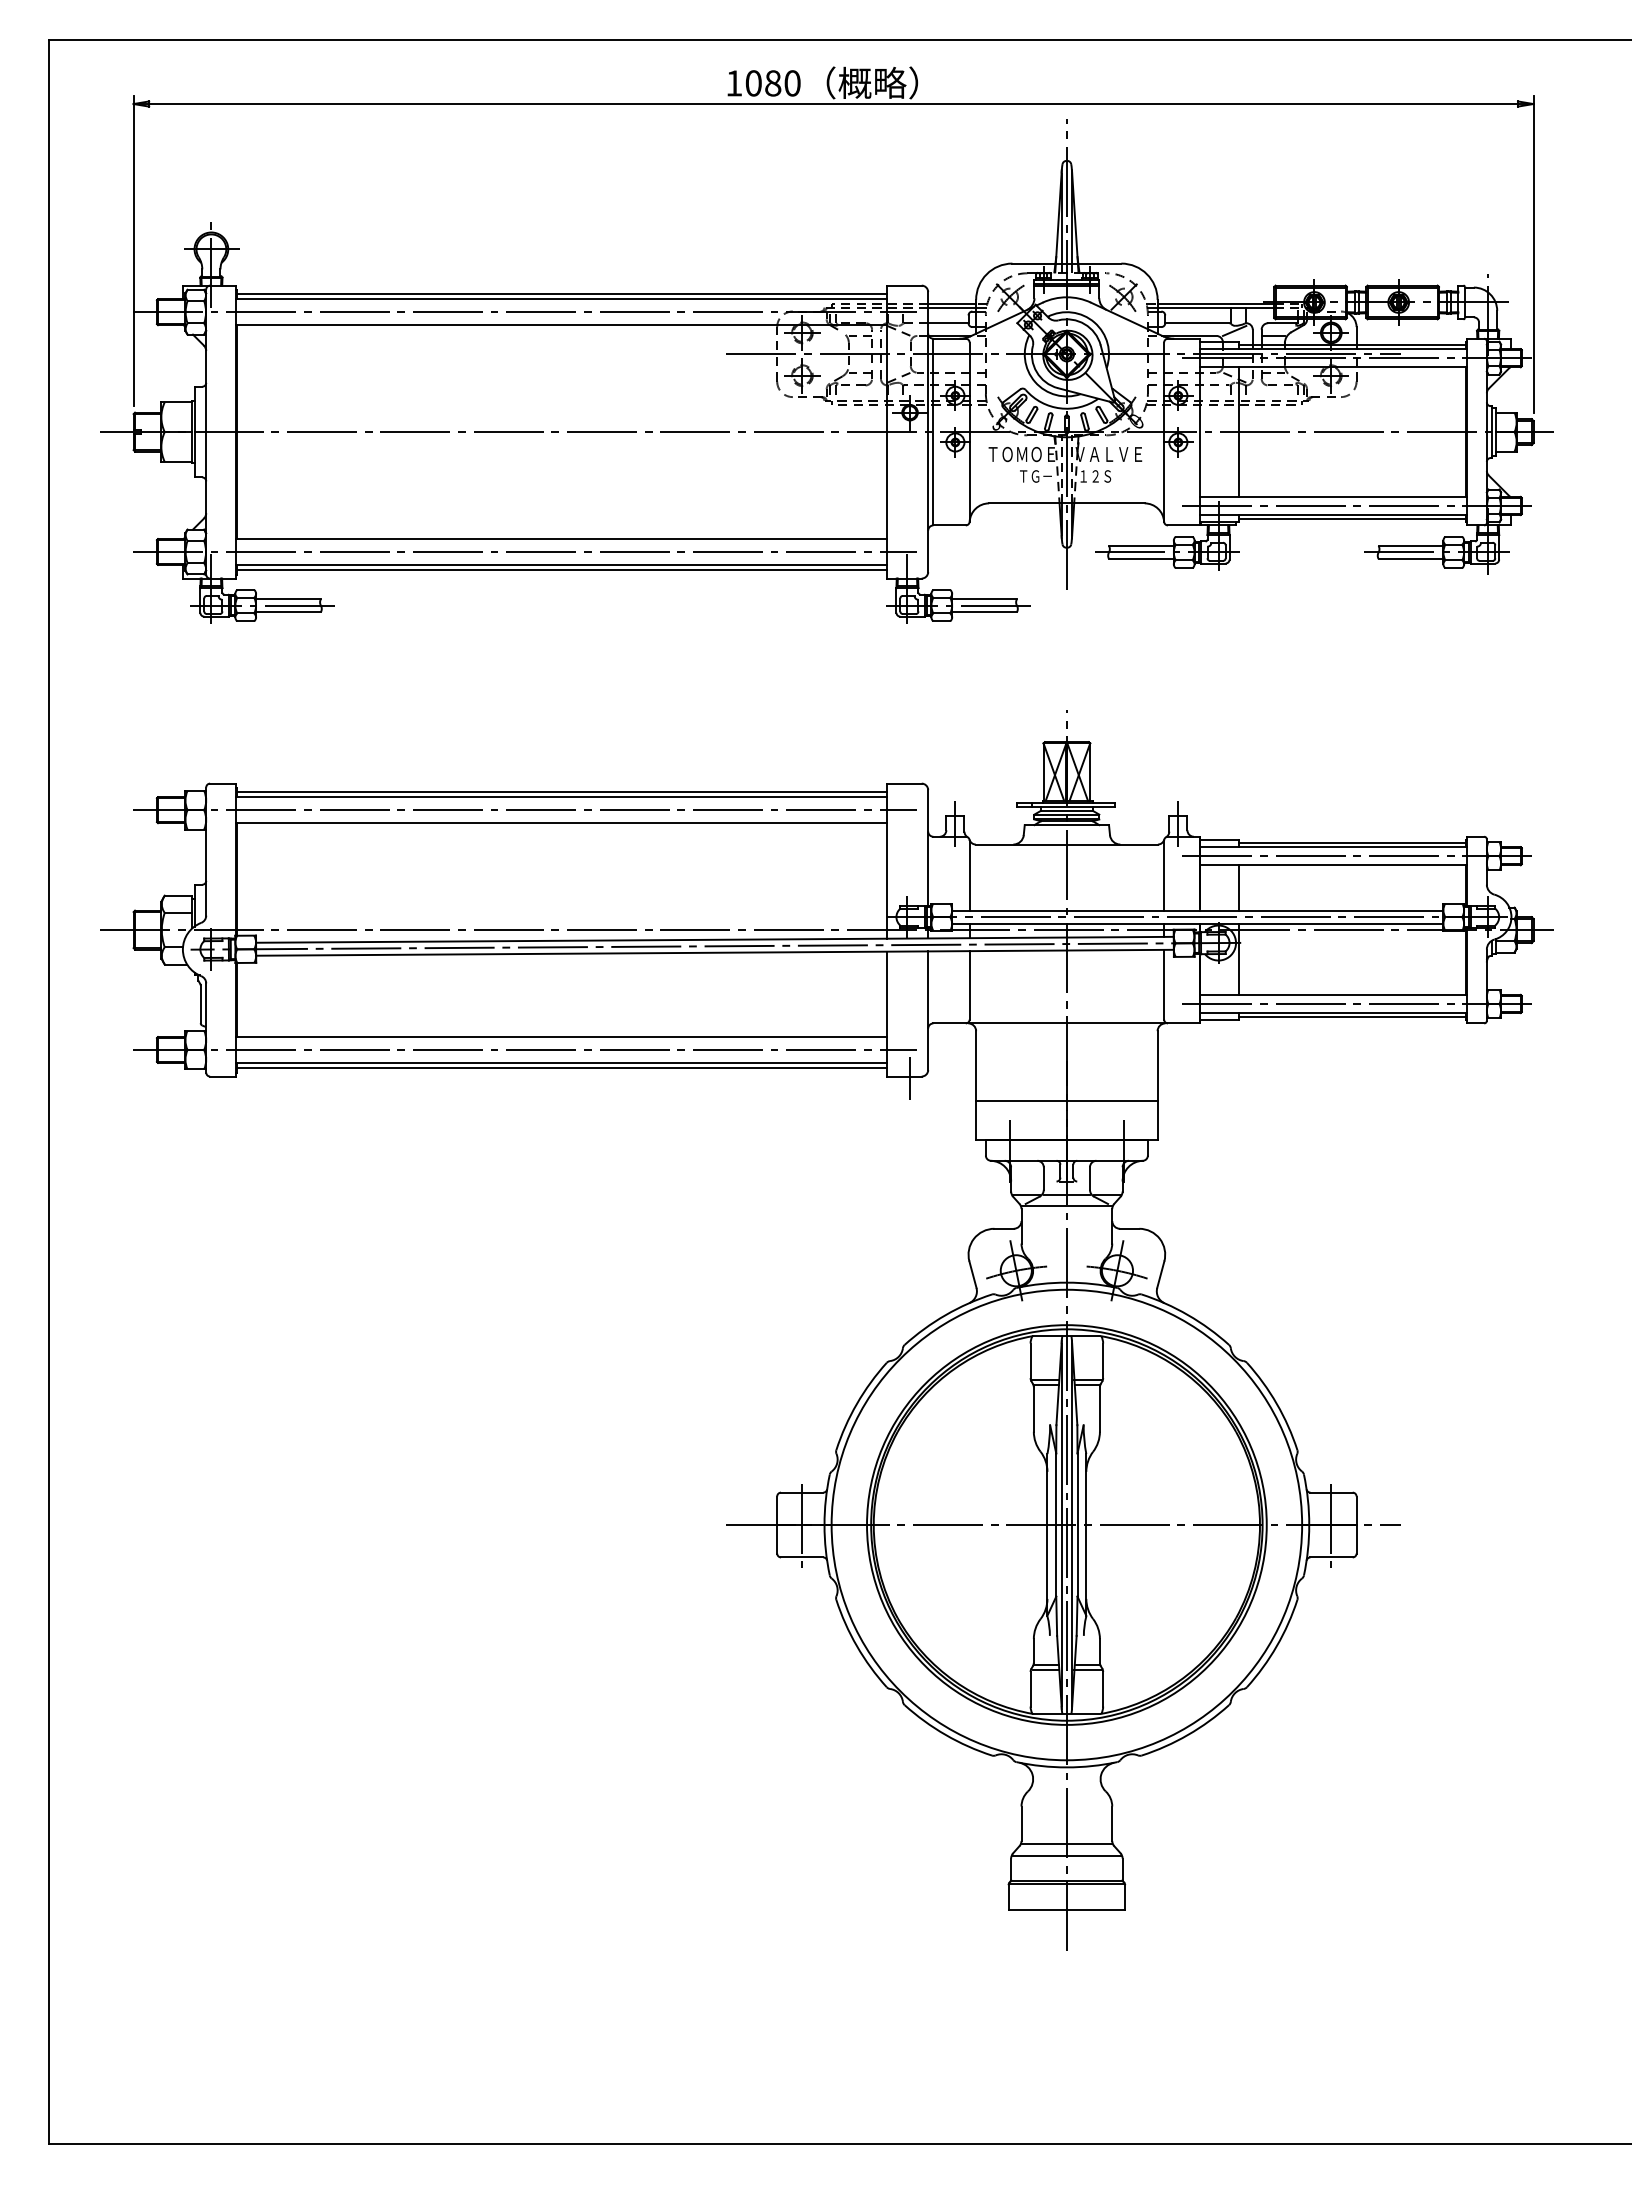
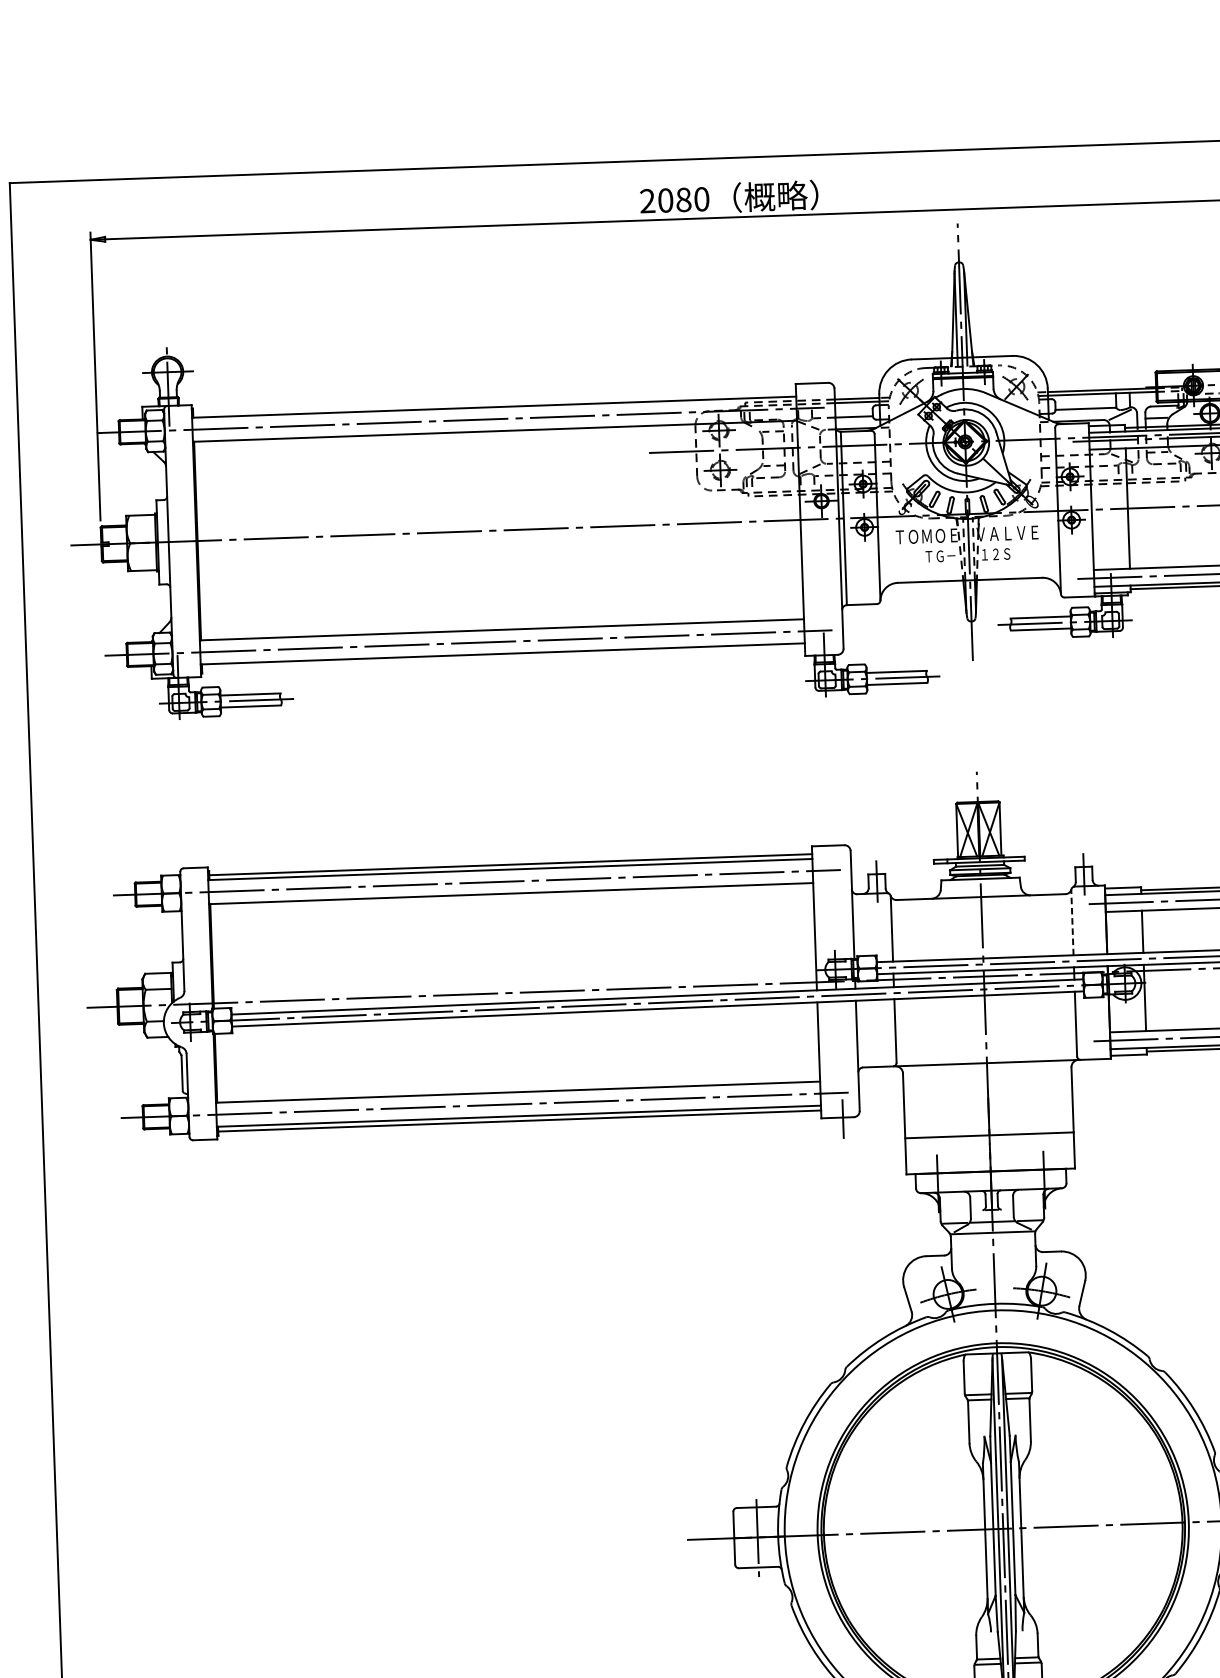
text: (734, 83) -> (647, 201), 1080 -> 2080
line: (561, 294) -> (494, 402), removed
line: (561, 570) -> (503, 659), removed
line: (1164, 875) -> (1072, 922), solid -> dashed

